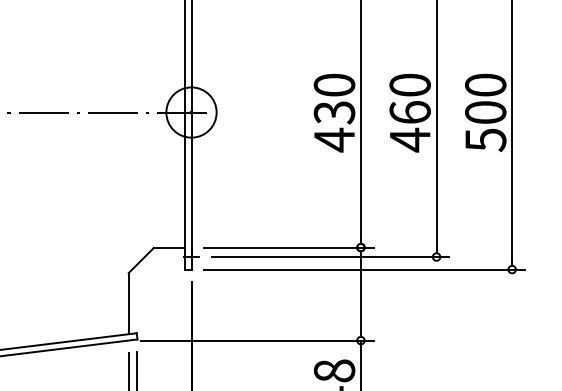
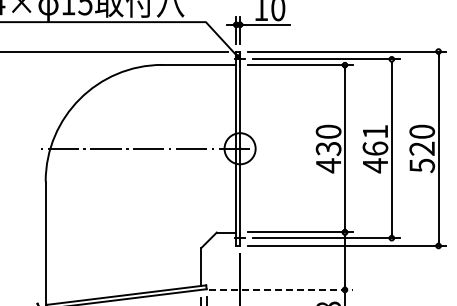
text: (410, 84) -> (375, 131), 460 -> 461
text: (486, 112) -> (422, 148), 500 -> 520
line: (256, 339) -> (280, 289), solid -> dashed

